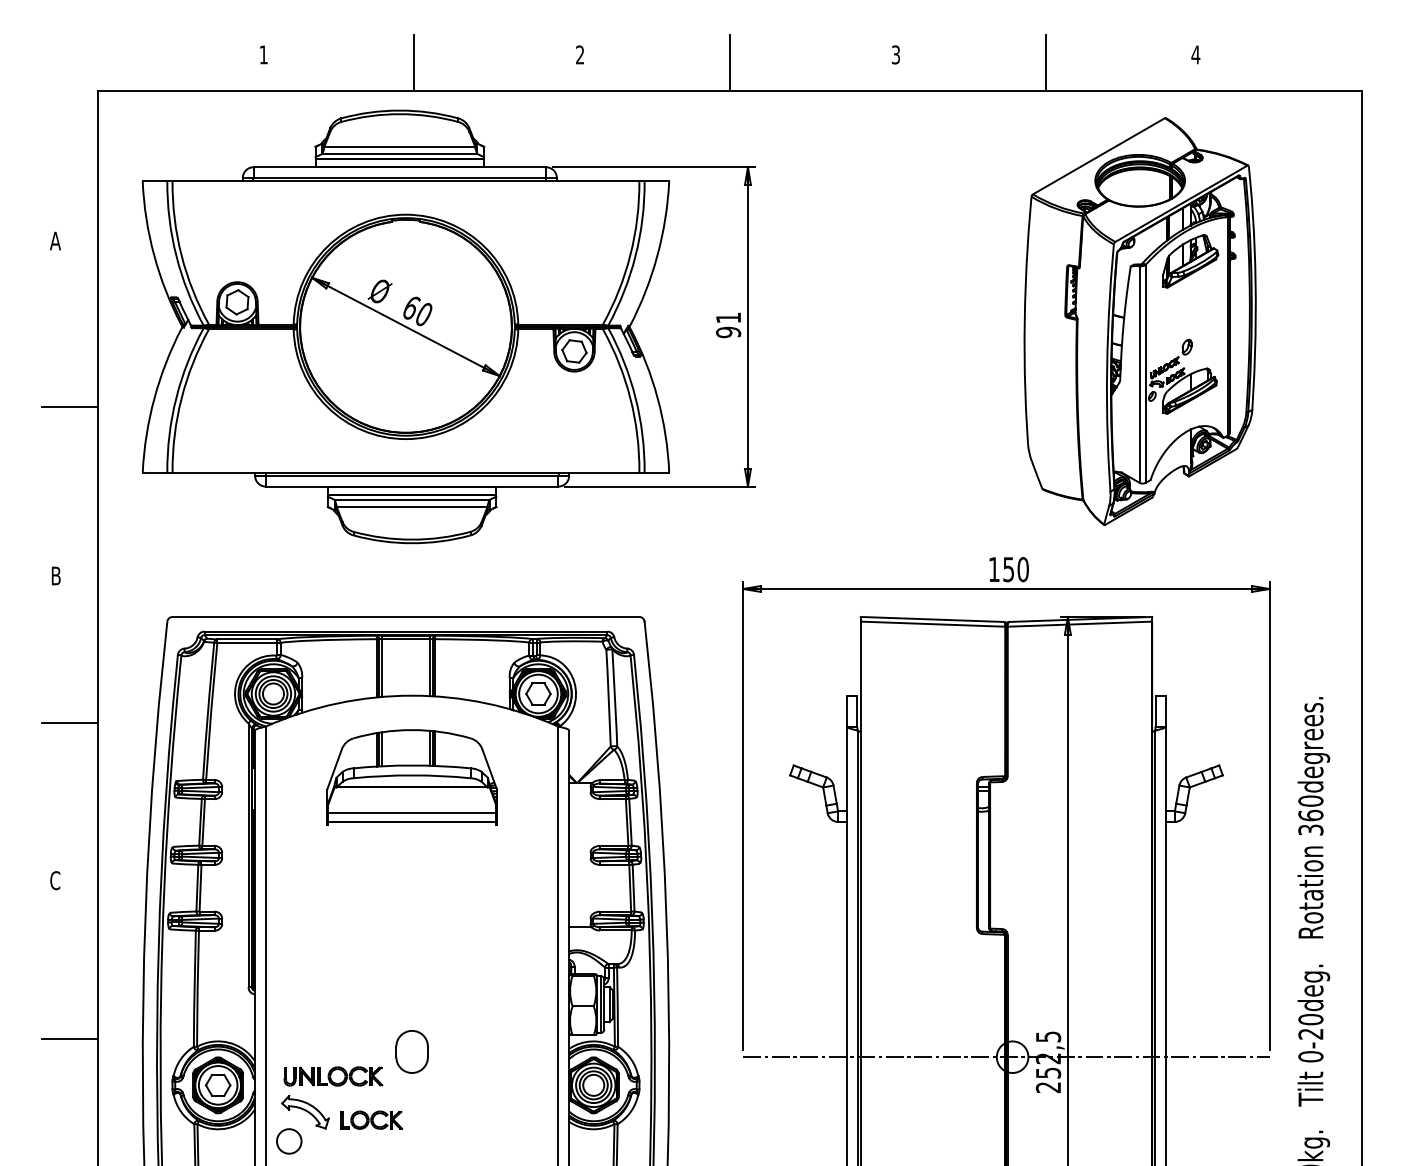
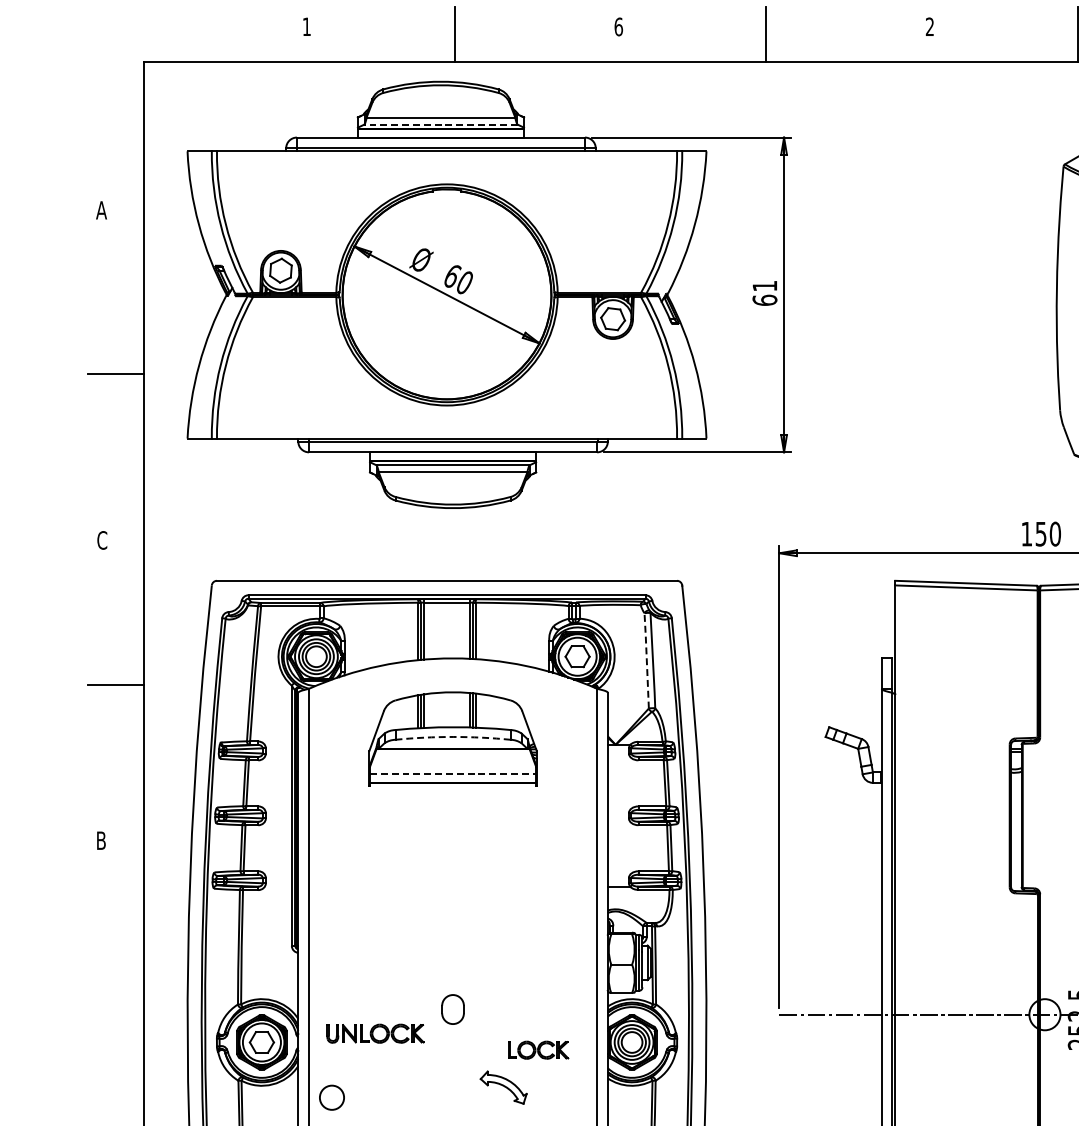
text: (580, 54) -> (619, 26), 2 -> 6
text: (895, 54) -> (929, 26), 3 -> 2
line: (399, 153) -> (440, 124), solid -> dashed
text: (728, 332) -> (764, 300), 91 -> 61
text: (56, 575) -> (102, 539), B -> C
line: (608, 696) -> (646, 659), solid -> dashed
arc: (412, 775) -> (453, 737), solid -> dashed
line: (412, 813) -> (453, 774), solid -> dashed
text: (55, 880) -> (101, 840), C -> B
line: (70, 1038) -> (116, 996), removed
part: (411, 1051) -> (452, 1009), size x0.7
part: (305, 1111) -> (503, 1086), moved
part: (371, 1119) -> (538, 1049), moved

